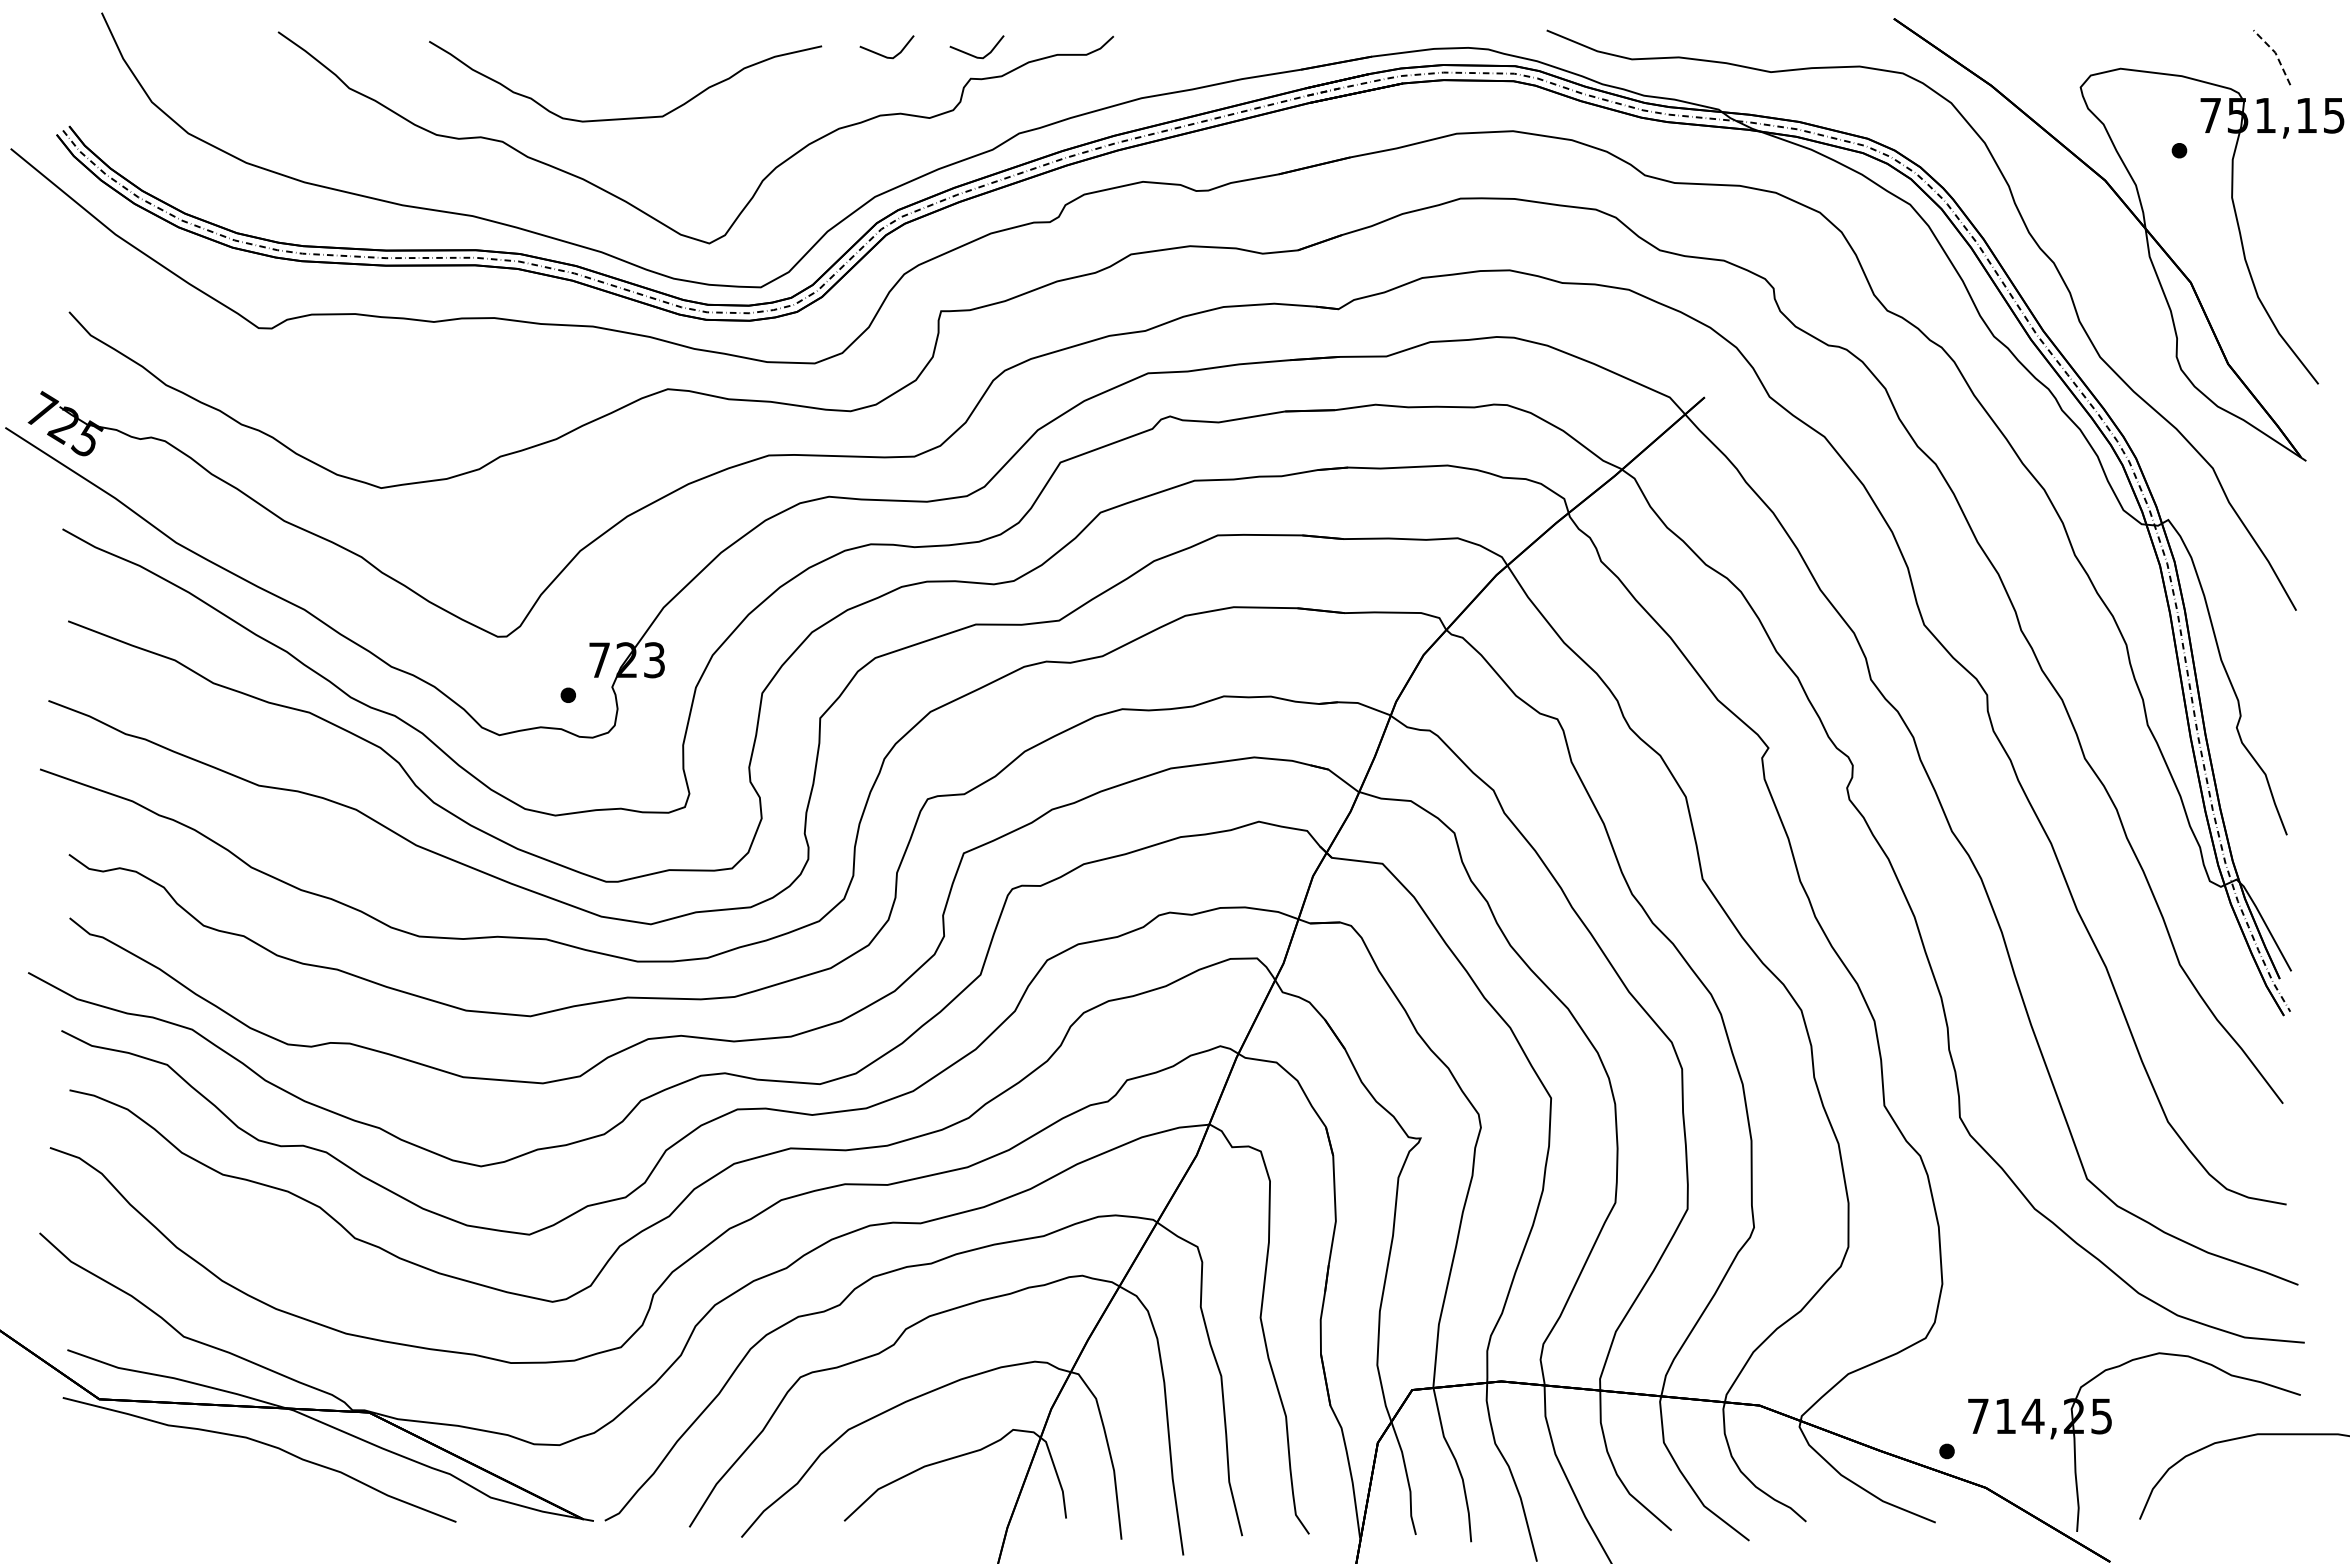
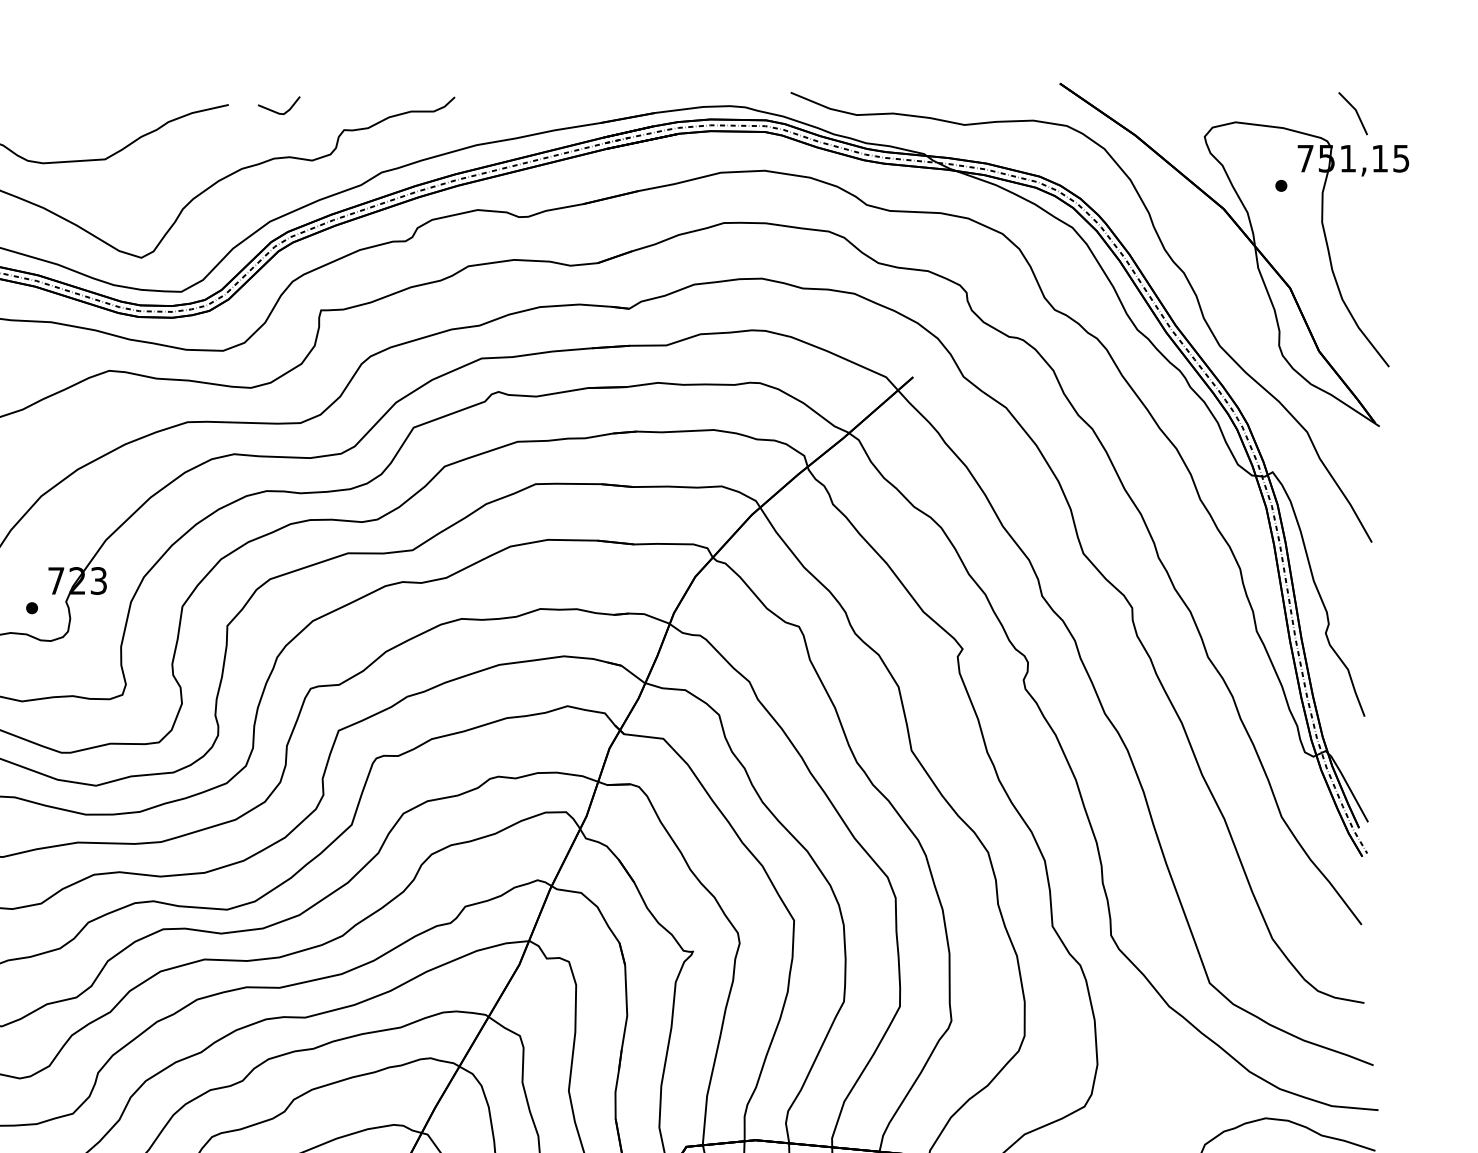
line: (2275, 53) -> (1355, 110), dashed -> solid
line: (972, 54) -> (345, 111), removed

